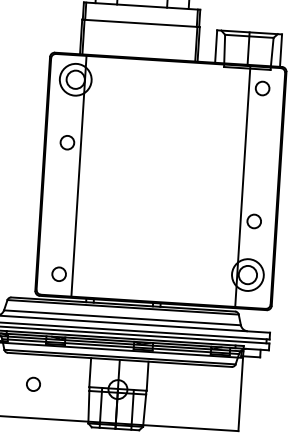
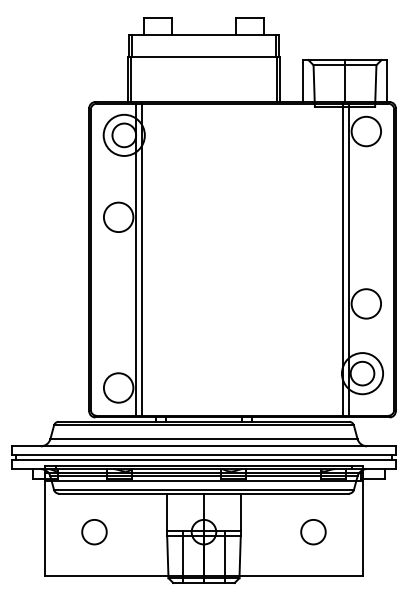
circle: (262, 88) -> (366, 131), size x1.67
circle: (67, 142) -> (118, 217), size x1.67
line: (83, 176) -> (142, 259), added
line: (238, 186) -> (342, 259), added
circle: (254, 221) -> (366, 303), size x1.67
circle: (59, 273) -> (118, 387), size x1.67
circle: (33, 384) -> (94, 532), size x1.43
circle: (202, 395) -> (313, 532), added

